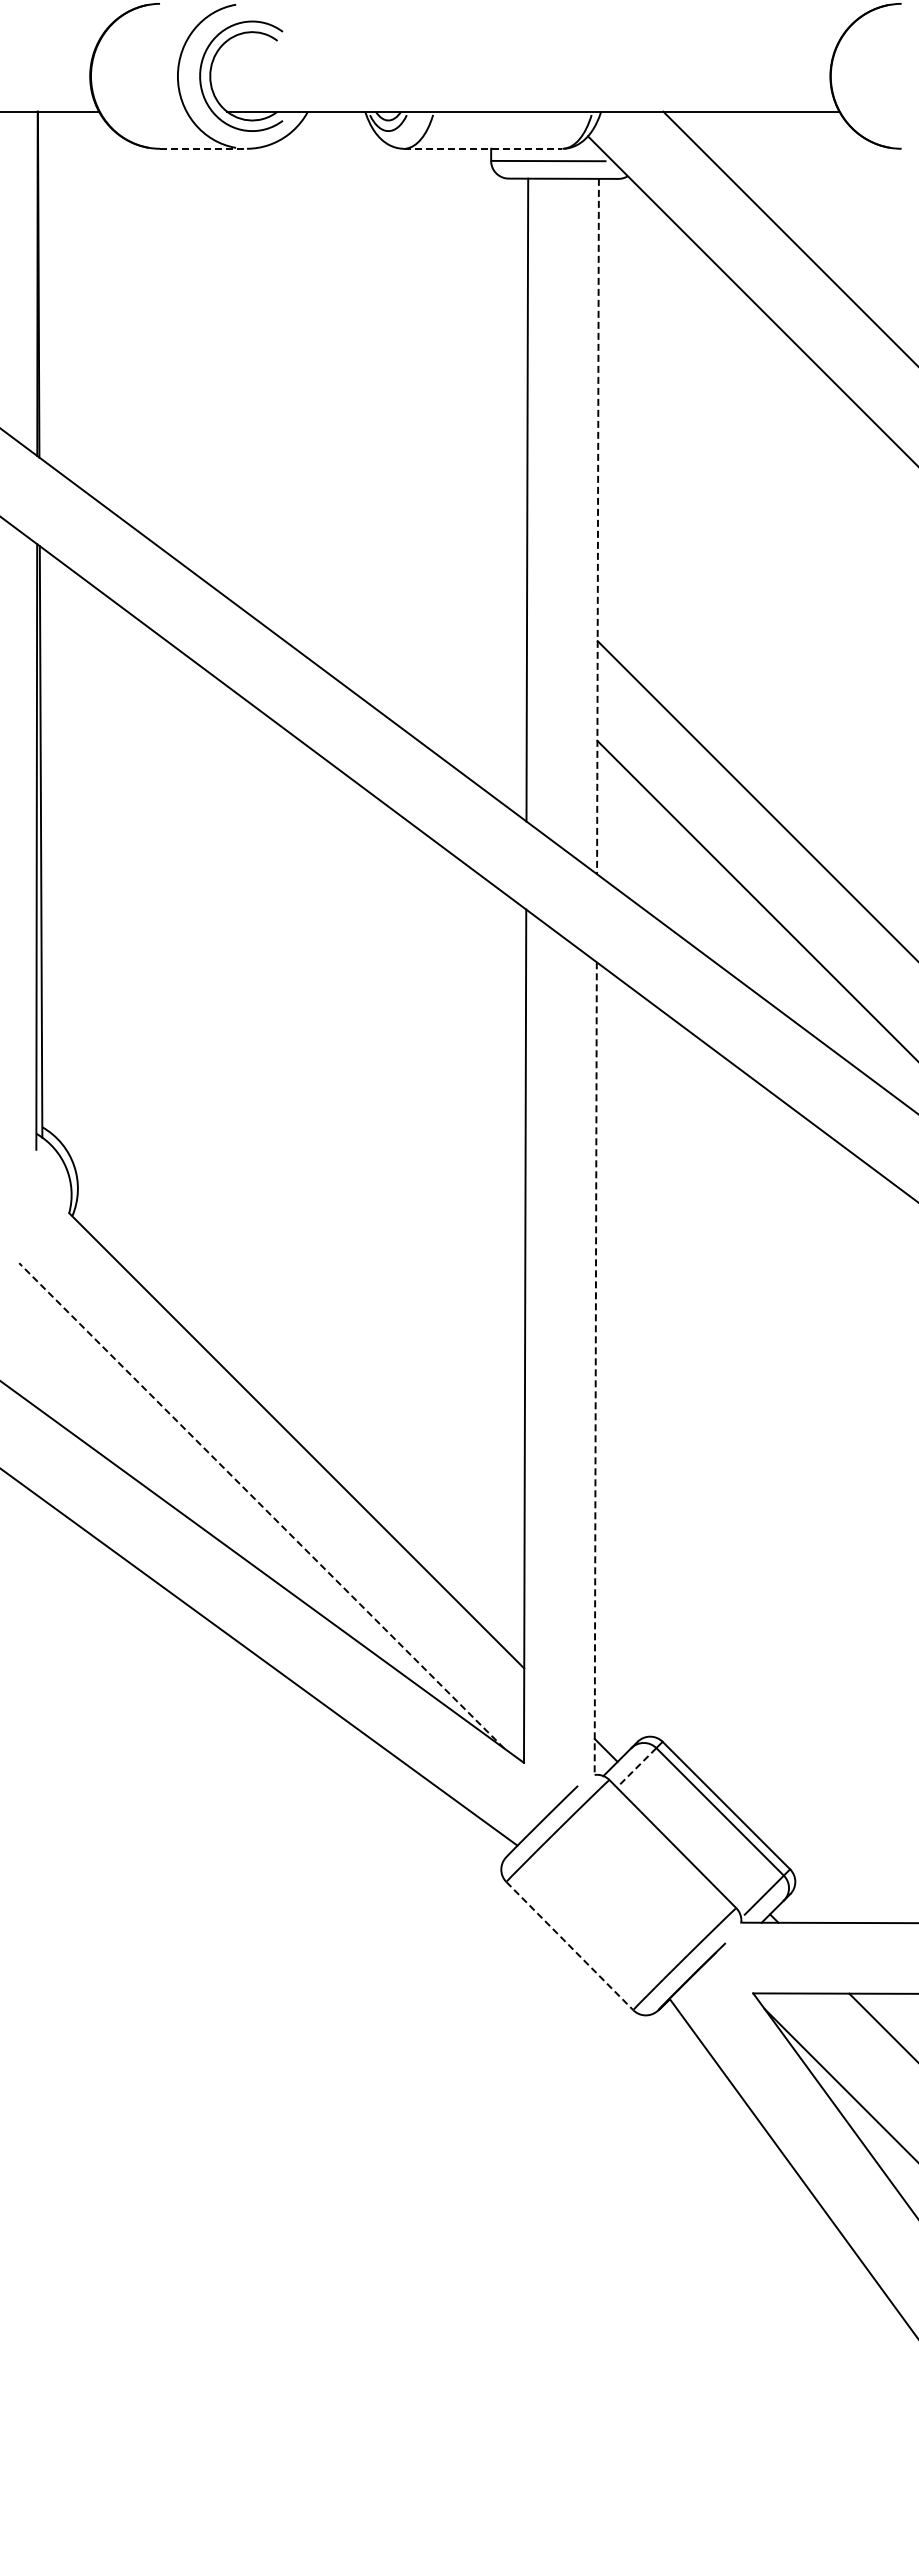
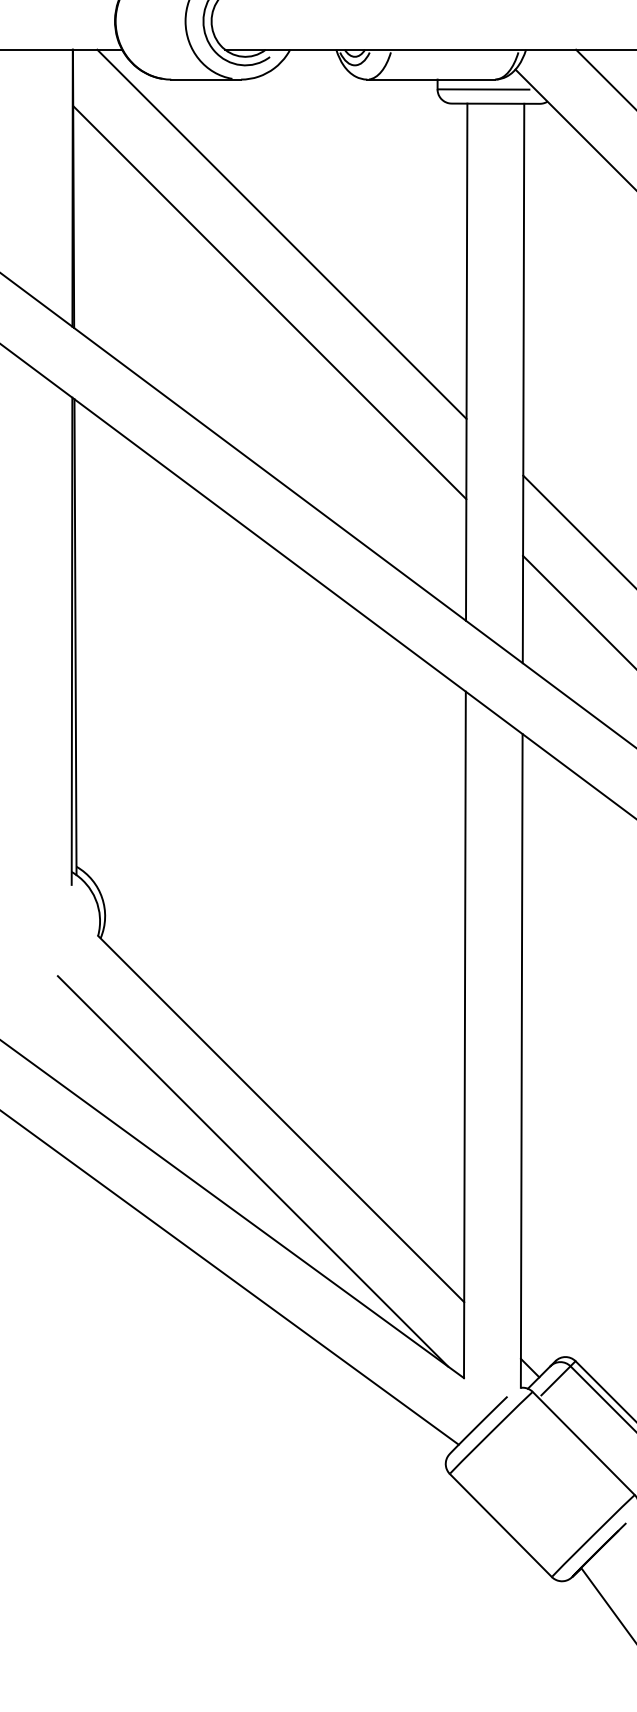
line: (204, 148) -> (206, 79), dashed -> solid
line: (483, 148) -> (431, 79), dashed -> solid
line: (297, 340) -> (281, 233), added
line: (282, 425) -> (269, 302), added
line: (597, 526) -> (523, 383), dashed -> solid
line: (595, 1369) -> (521, 1061), dashed -> solid
line: (261, 1505) -> (252, 1171), dashed -> solid
line: (637, 1766) -> (555, 1381), dashed -> solid
line: (570, 1946) -> (501, 1525), dashed -> solid

